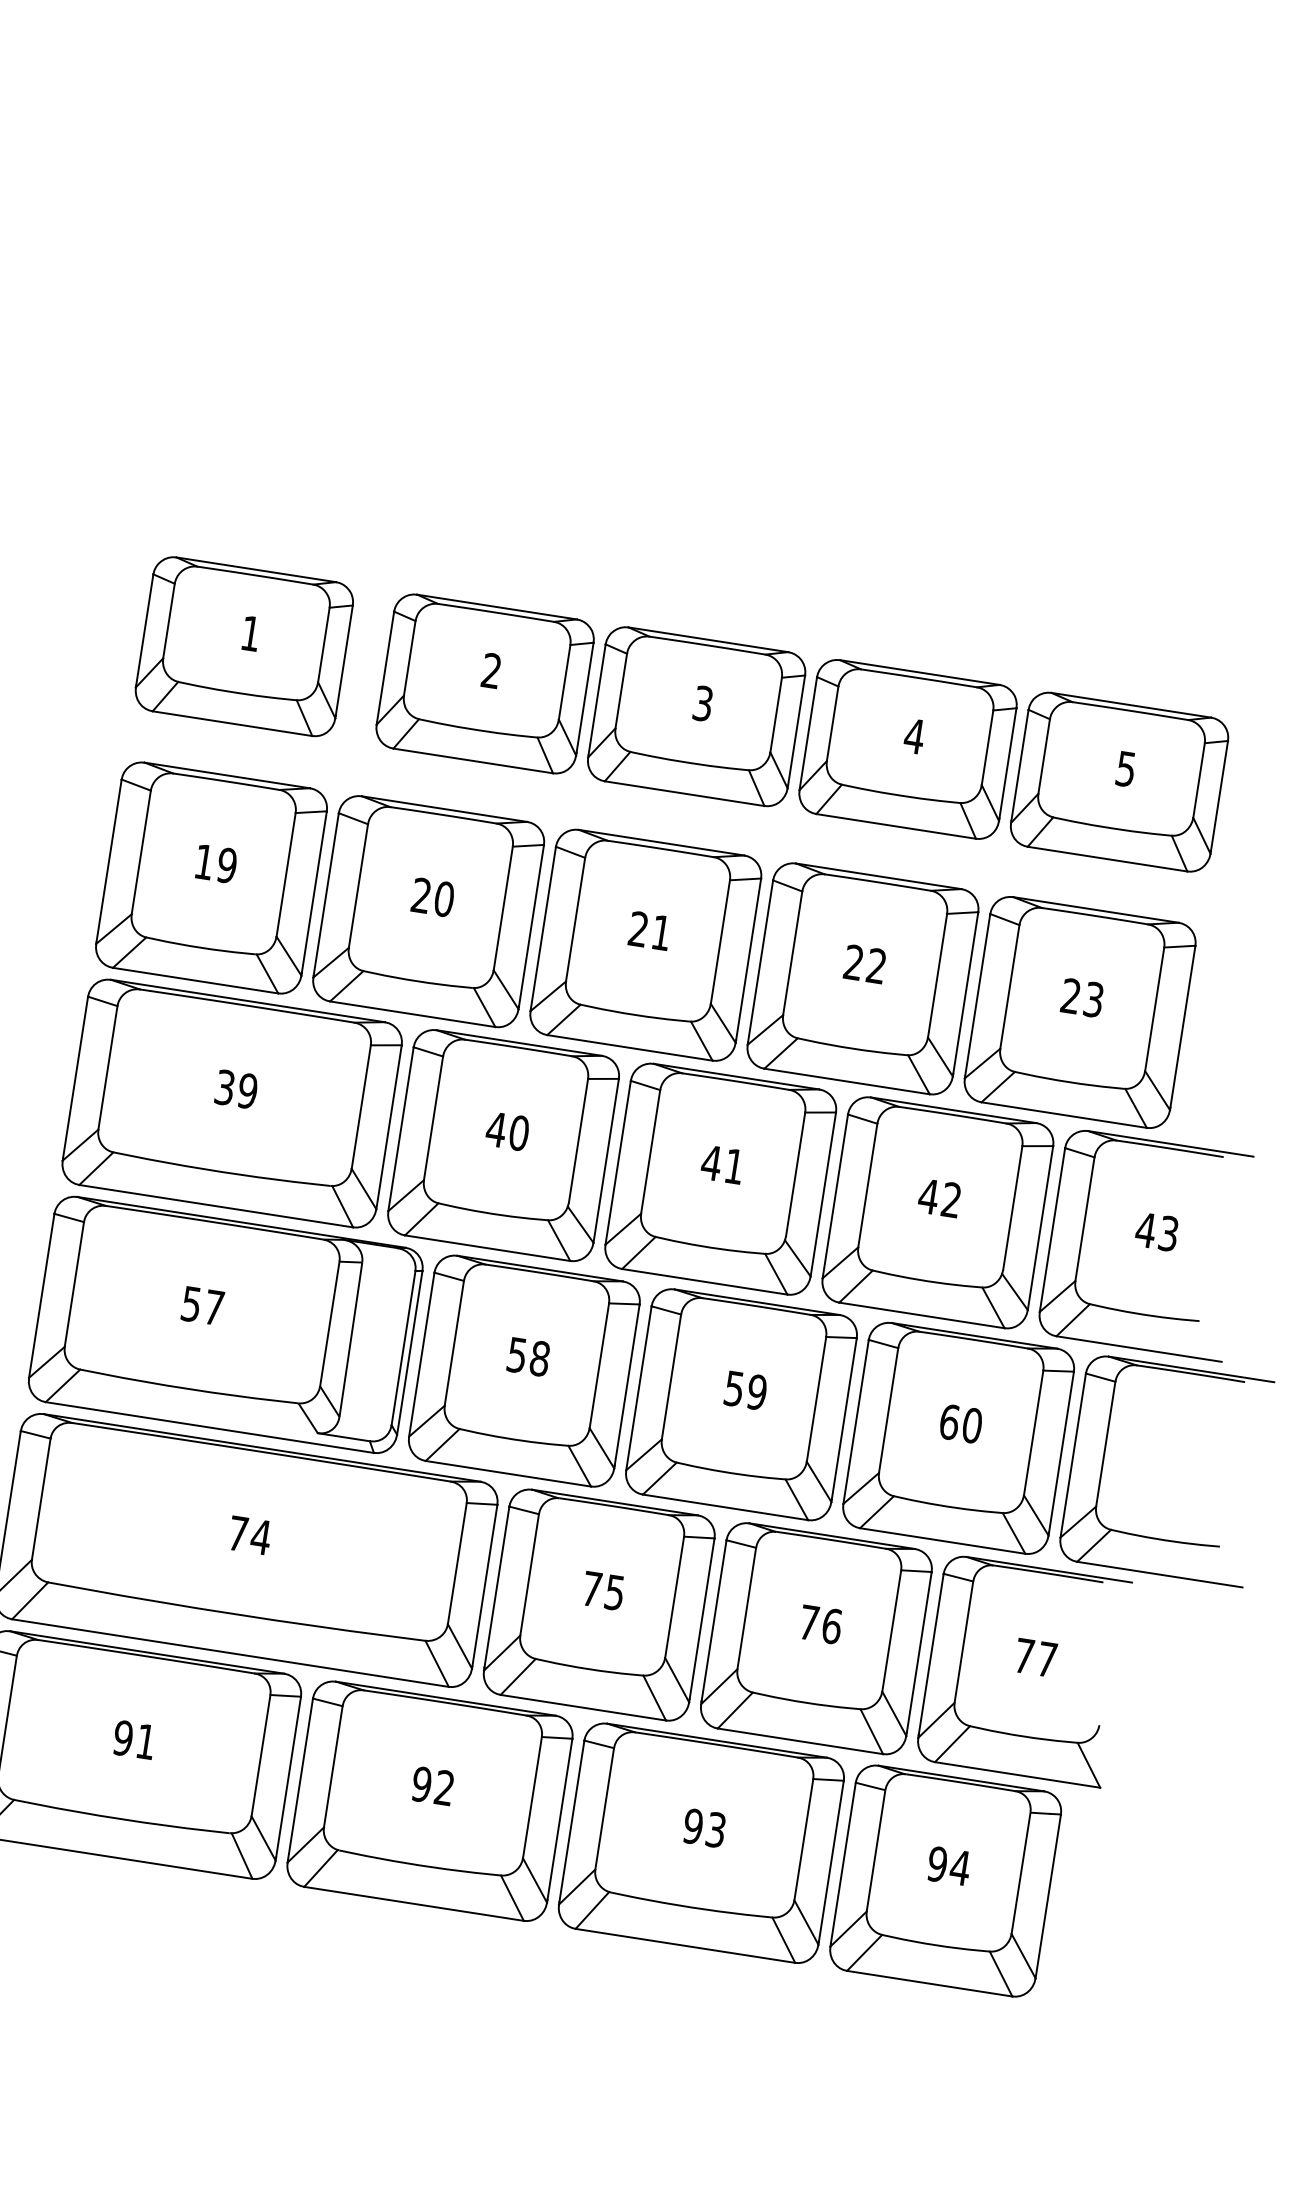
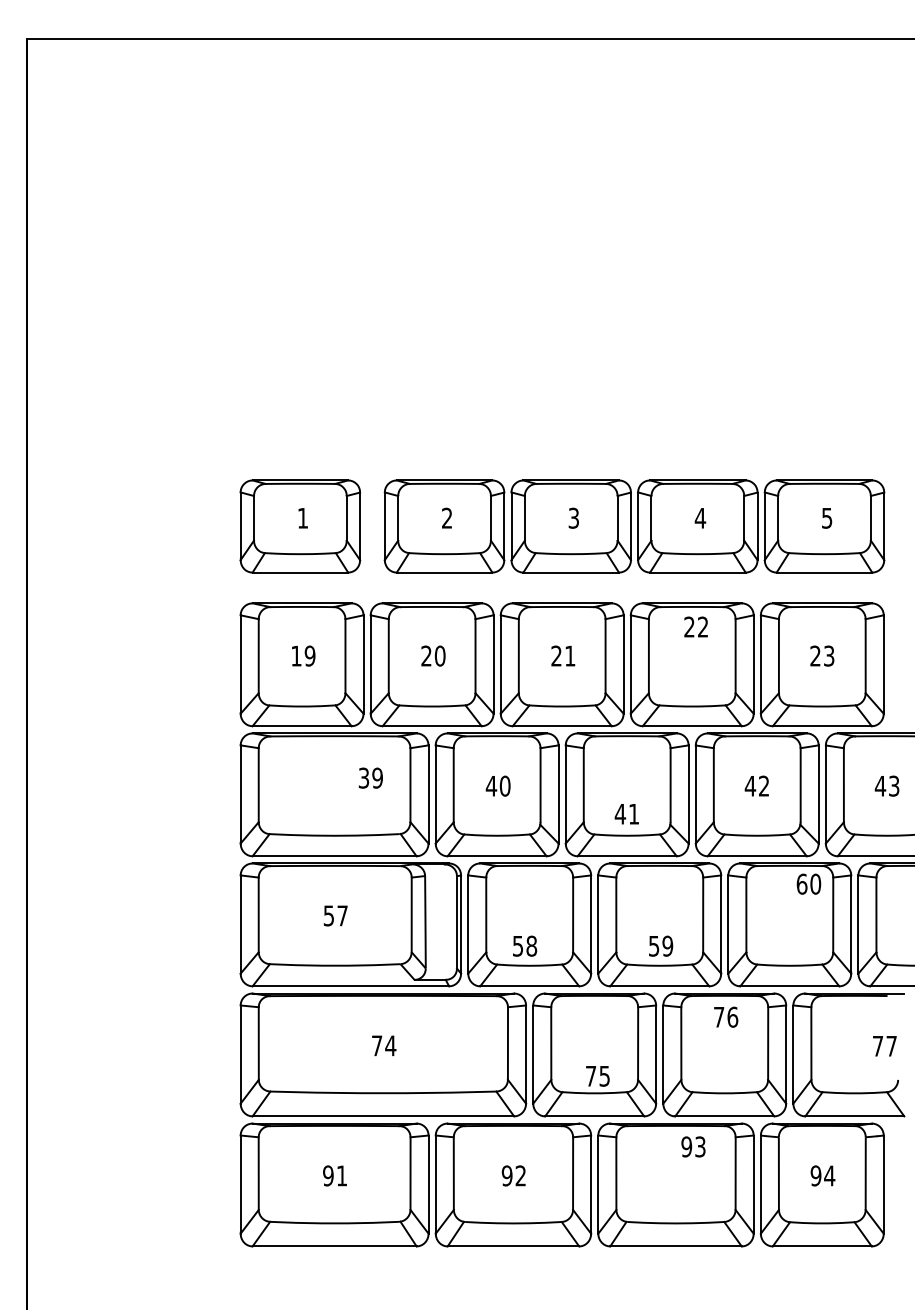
text: (864, 963) -> (695, 626), moved
text: (236, 1088) -> (370, 777), moved
text: (721, 1165) -> (626, 814), moved
text: (529, 1355) -> (525, 945), moved
text: (746, 1389) -> (661, 945), moved
text: (960, 1422) -> (808, 883), moved
text: (602, 1591) -> (597, 1076), moved
text: (821, 1623) -> (726, 1016), moved
text: (1035, 1658) -> (884, 1046), moved
text: (704, 1827) -> (693, 1146), moved

